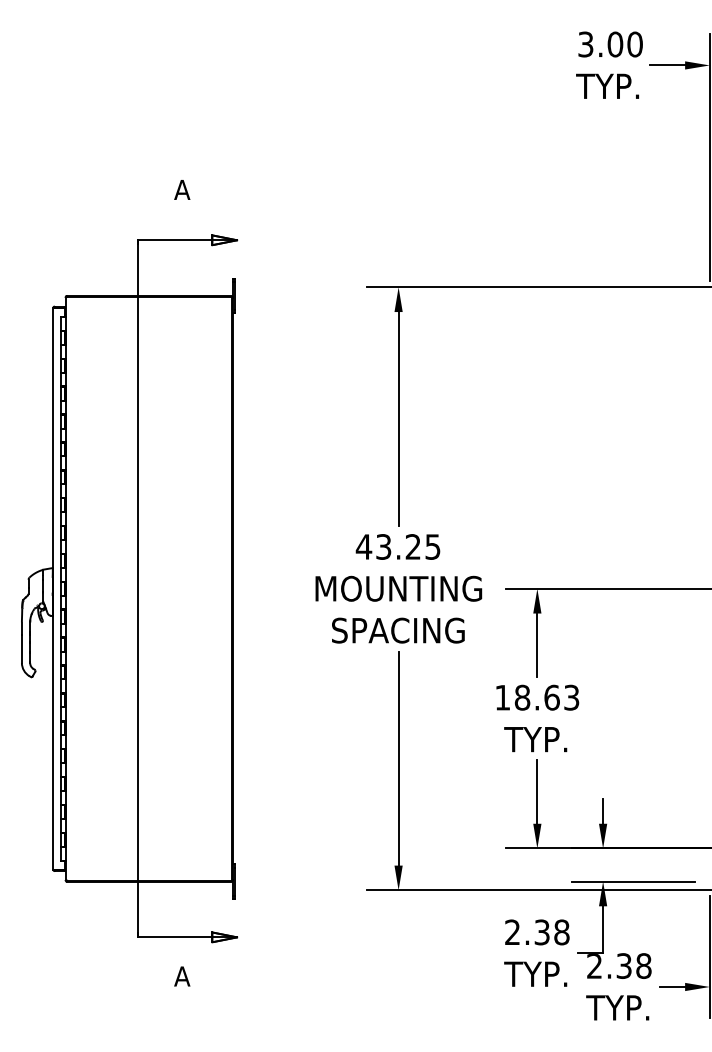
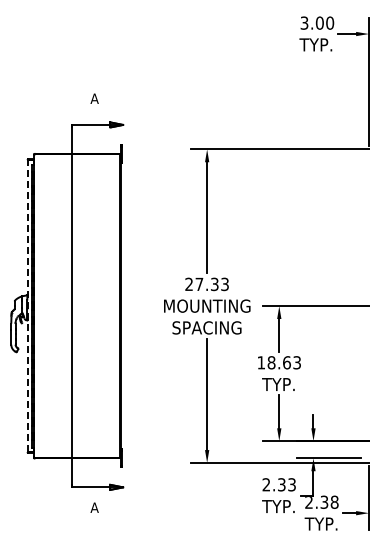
text: (397, 547) -> (206, 284), 43.25 -> 27.33
line: (53, 587) -> (27, 305), solid -> dashed
text: (560, 931) -> (291, 484), 2.38 -> 2.33

